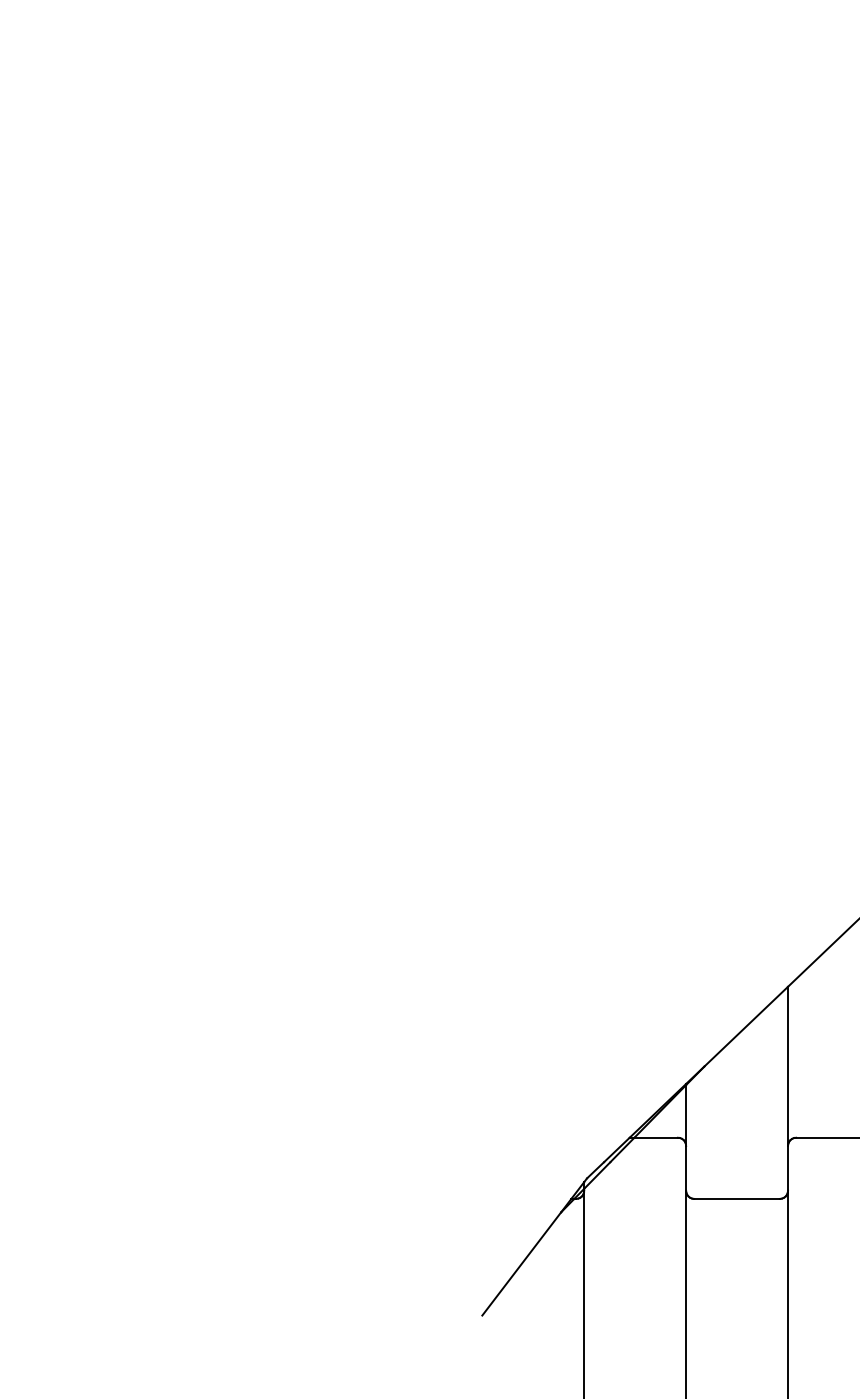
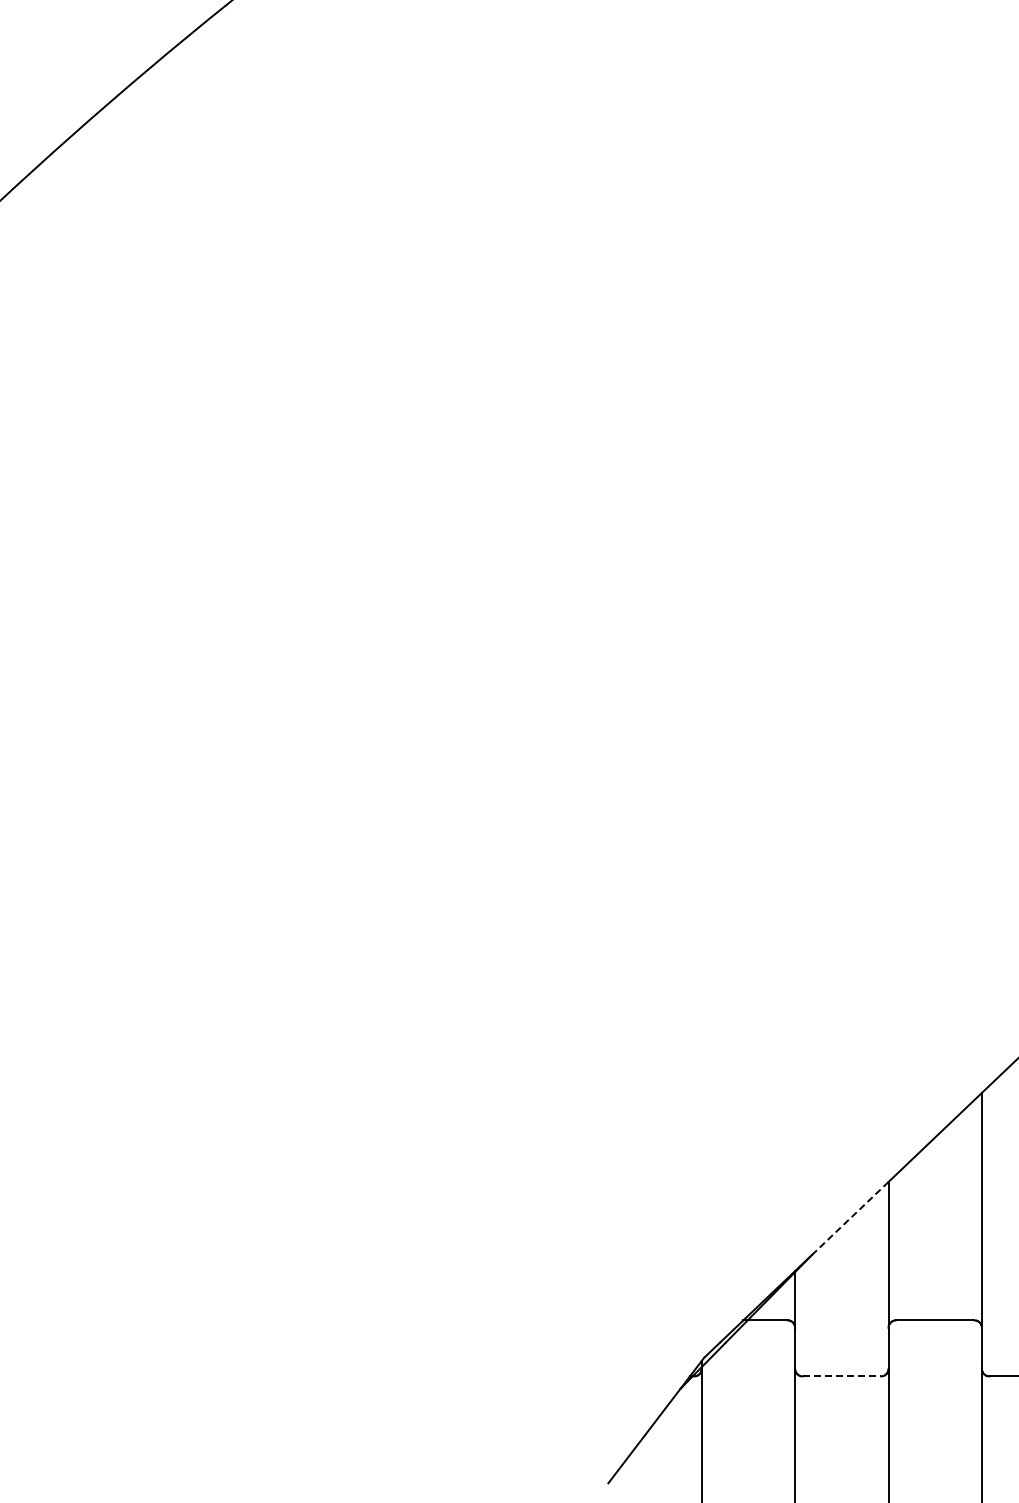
line: (746, 1026) -> (850, 1218), solid -> dashed
line: (737, 1199) -> (842, 1376), solid -> dashed

